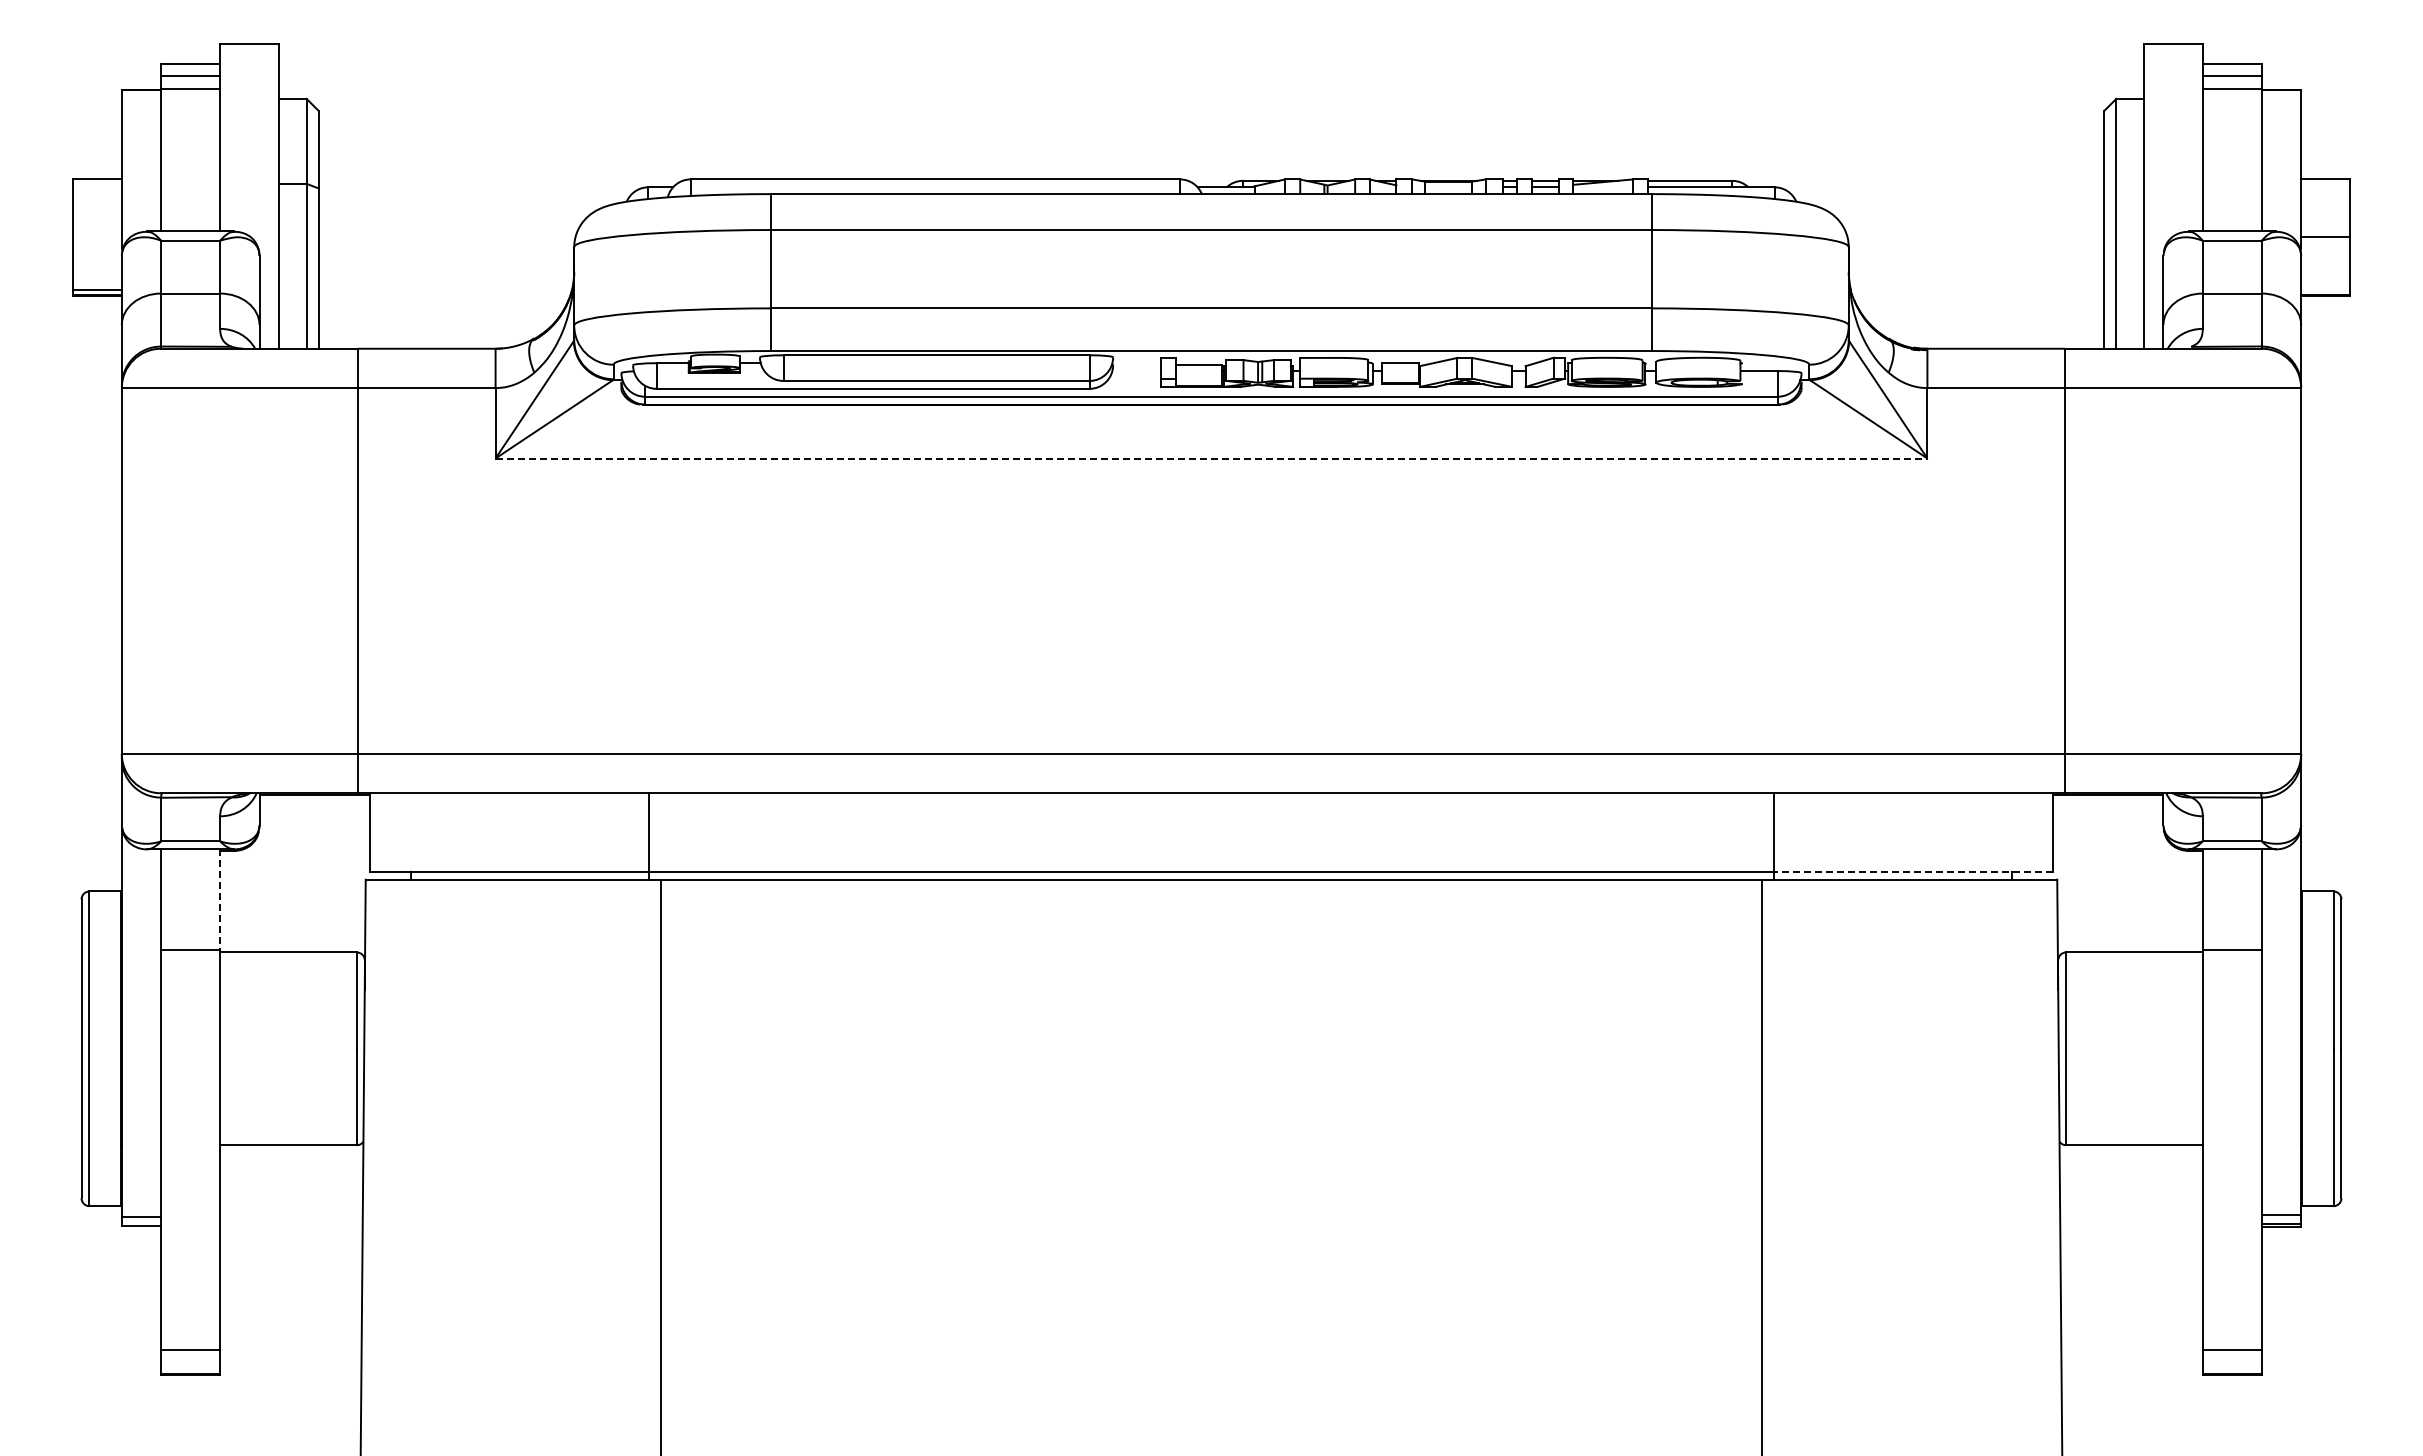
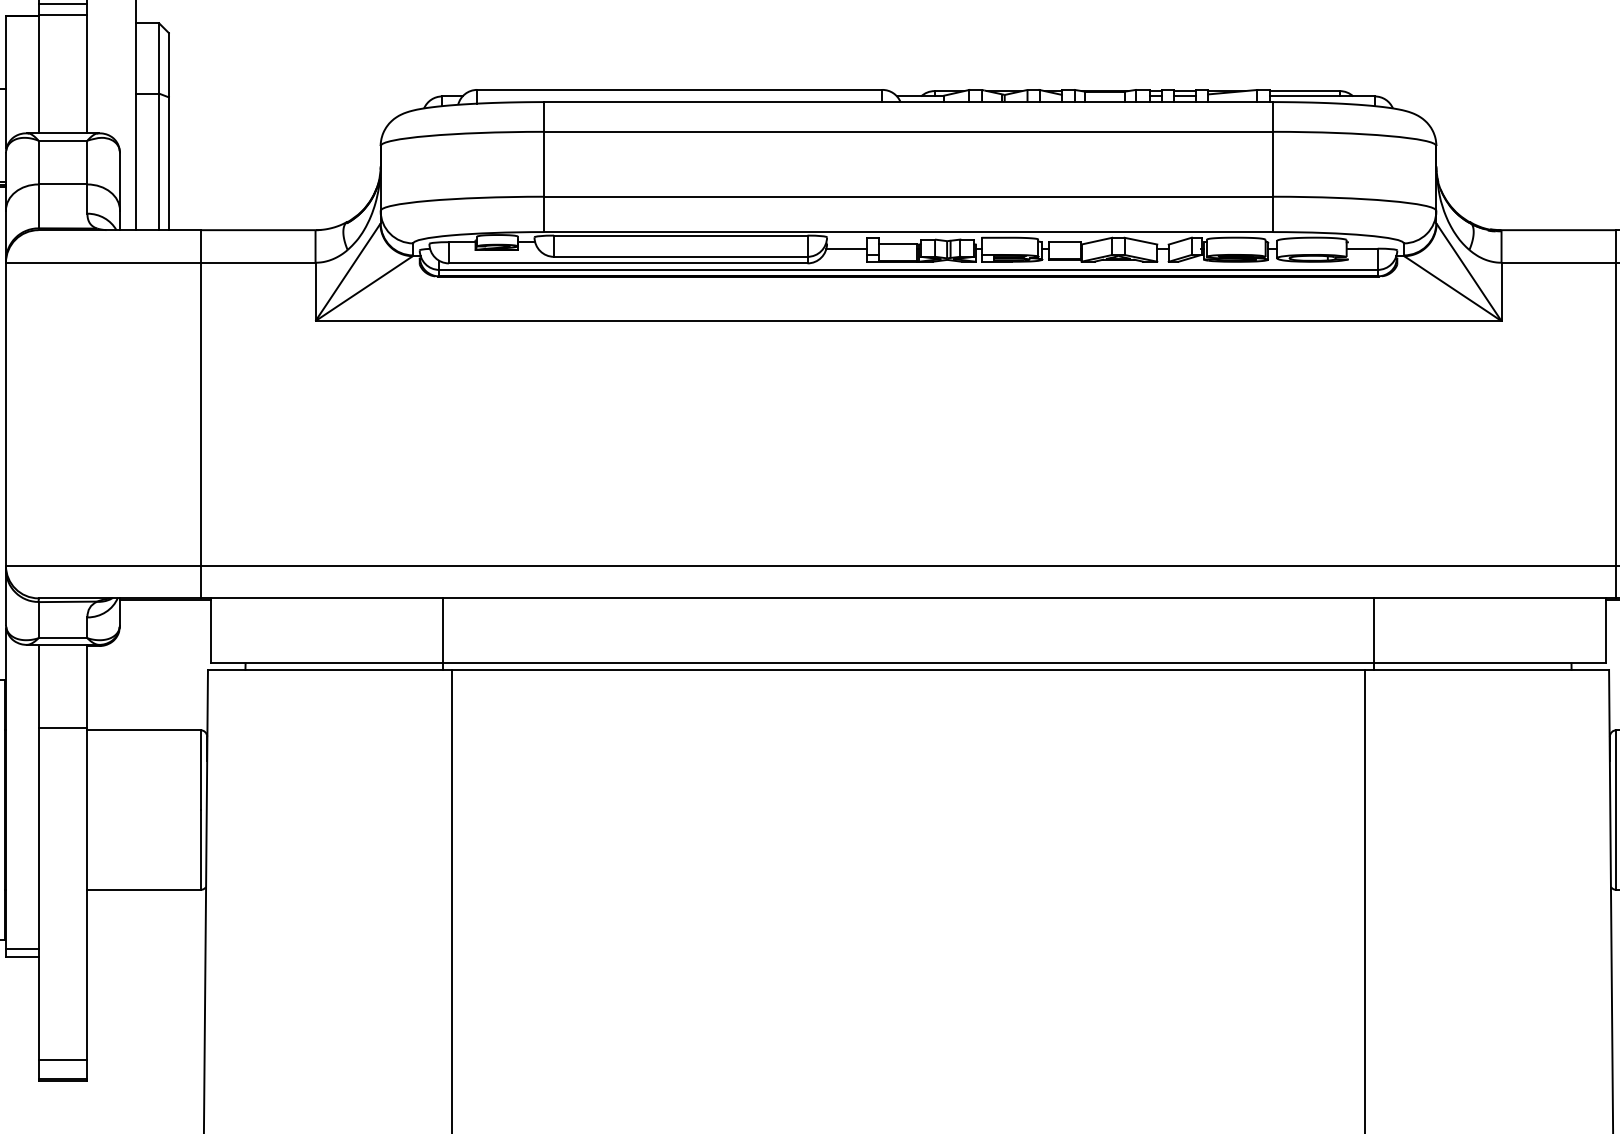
line: (1136, 371) -> (846, 249), added
line: (1211, 458) -> (908, 321), dashed -> solid
line: (1913, 871) -> (1490, 663), dashed -> solid
line: (220, 900) -> (87, 687), dashed -> solid

